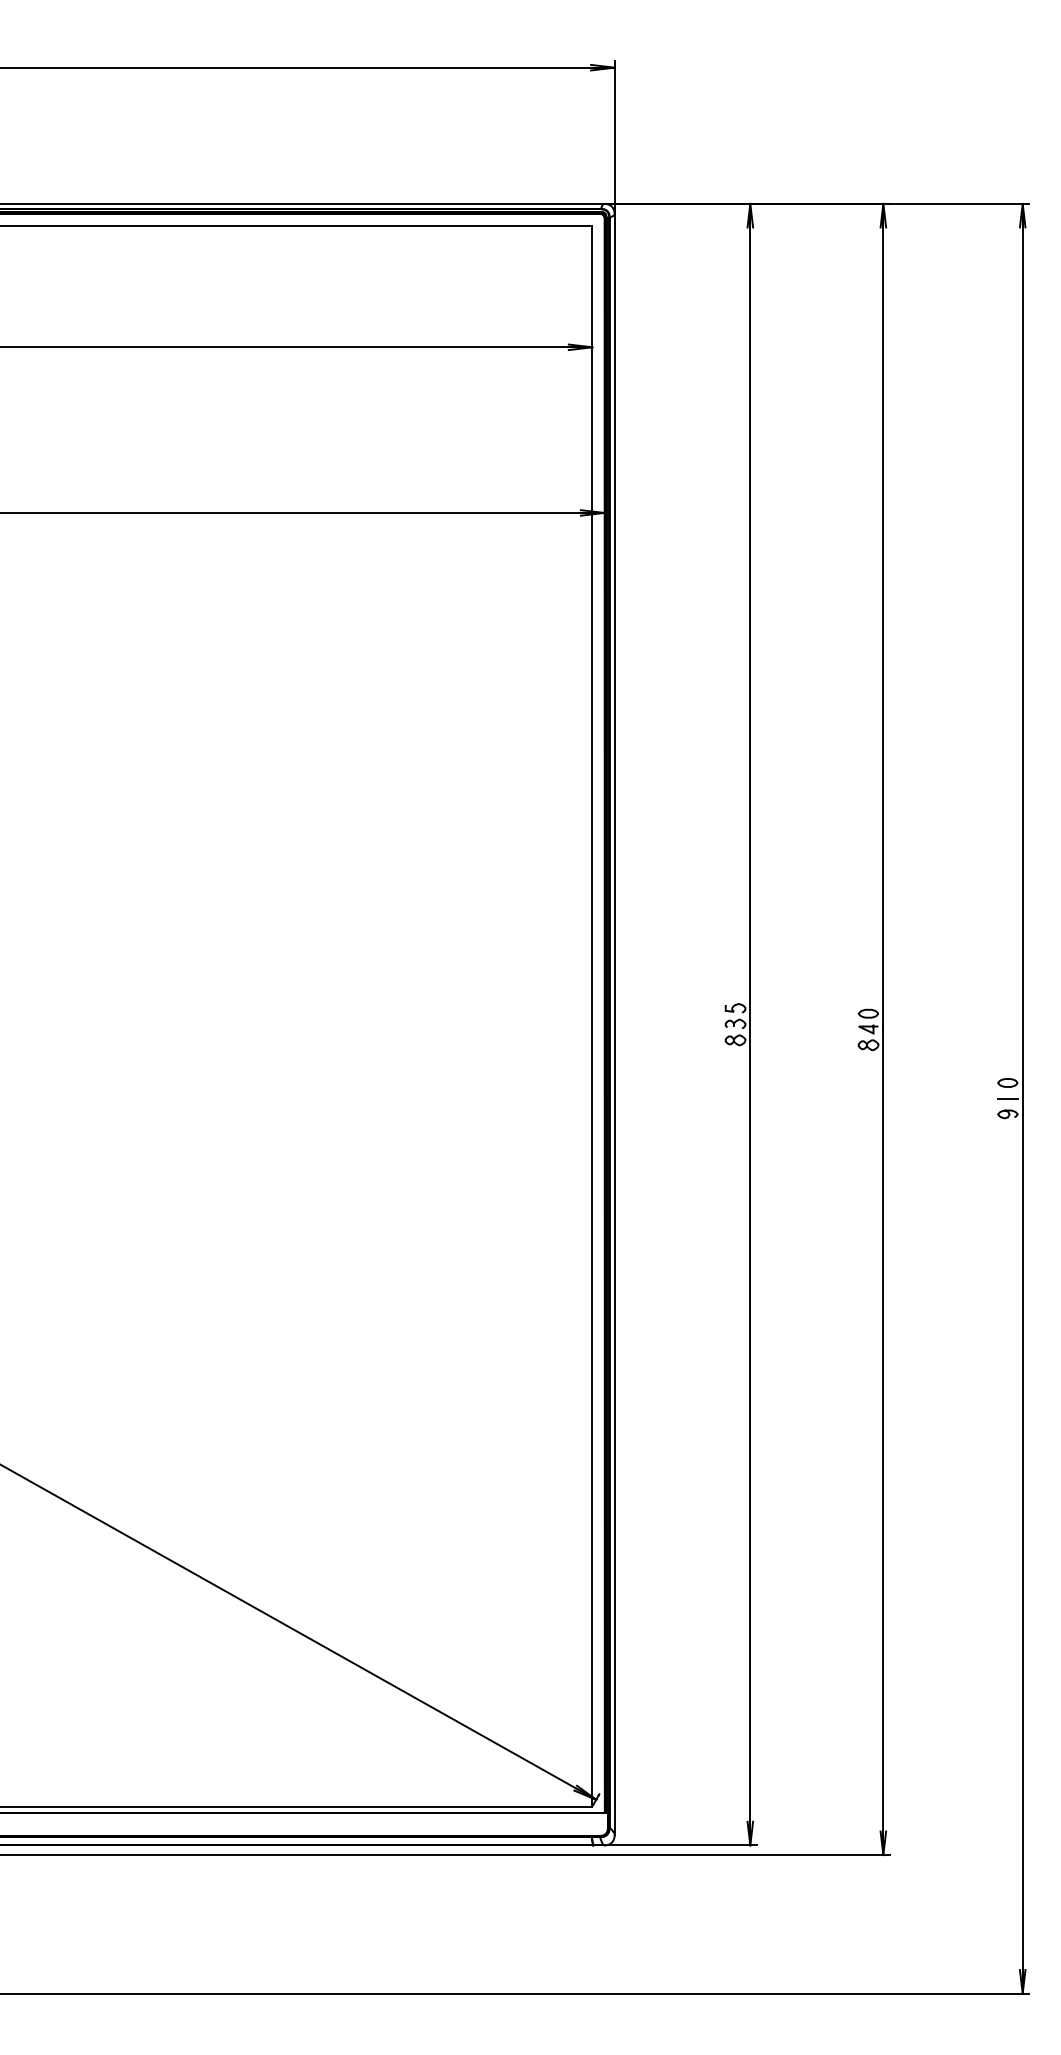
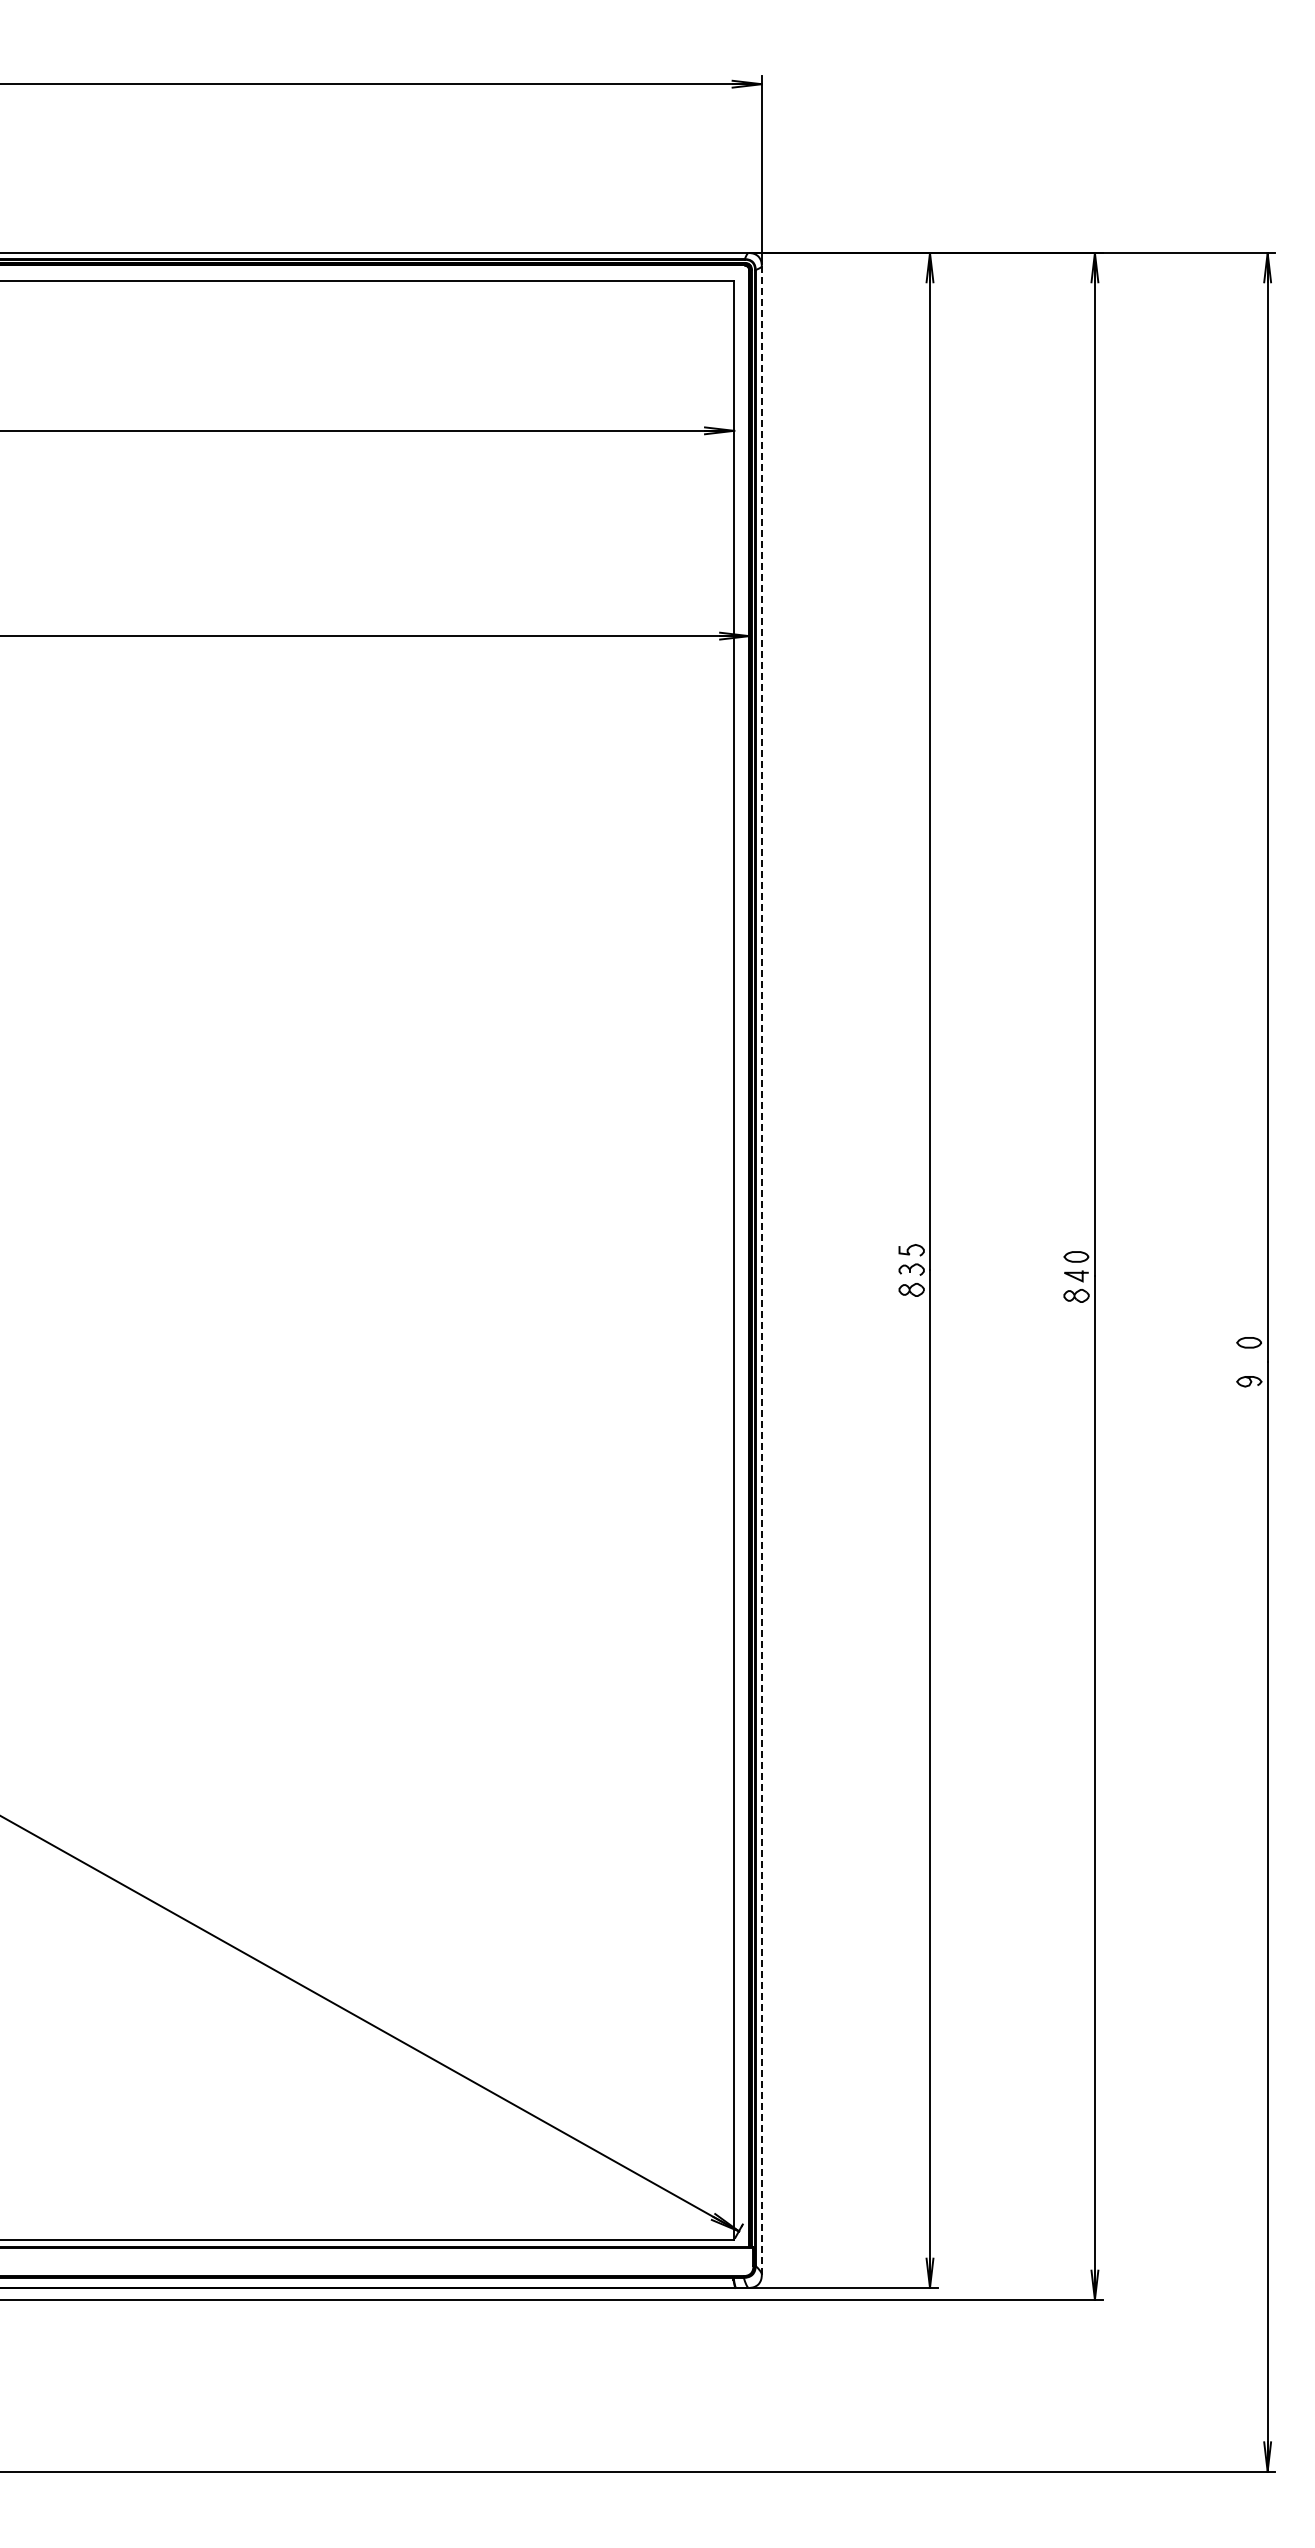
line: (614, 1024) -> (761, 1270), solid -> dashed
line: (1008, 1098) -> (1249, 1362), removed

